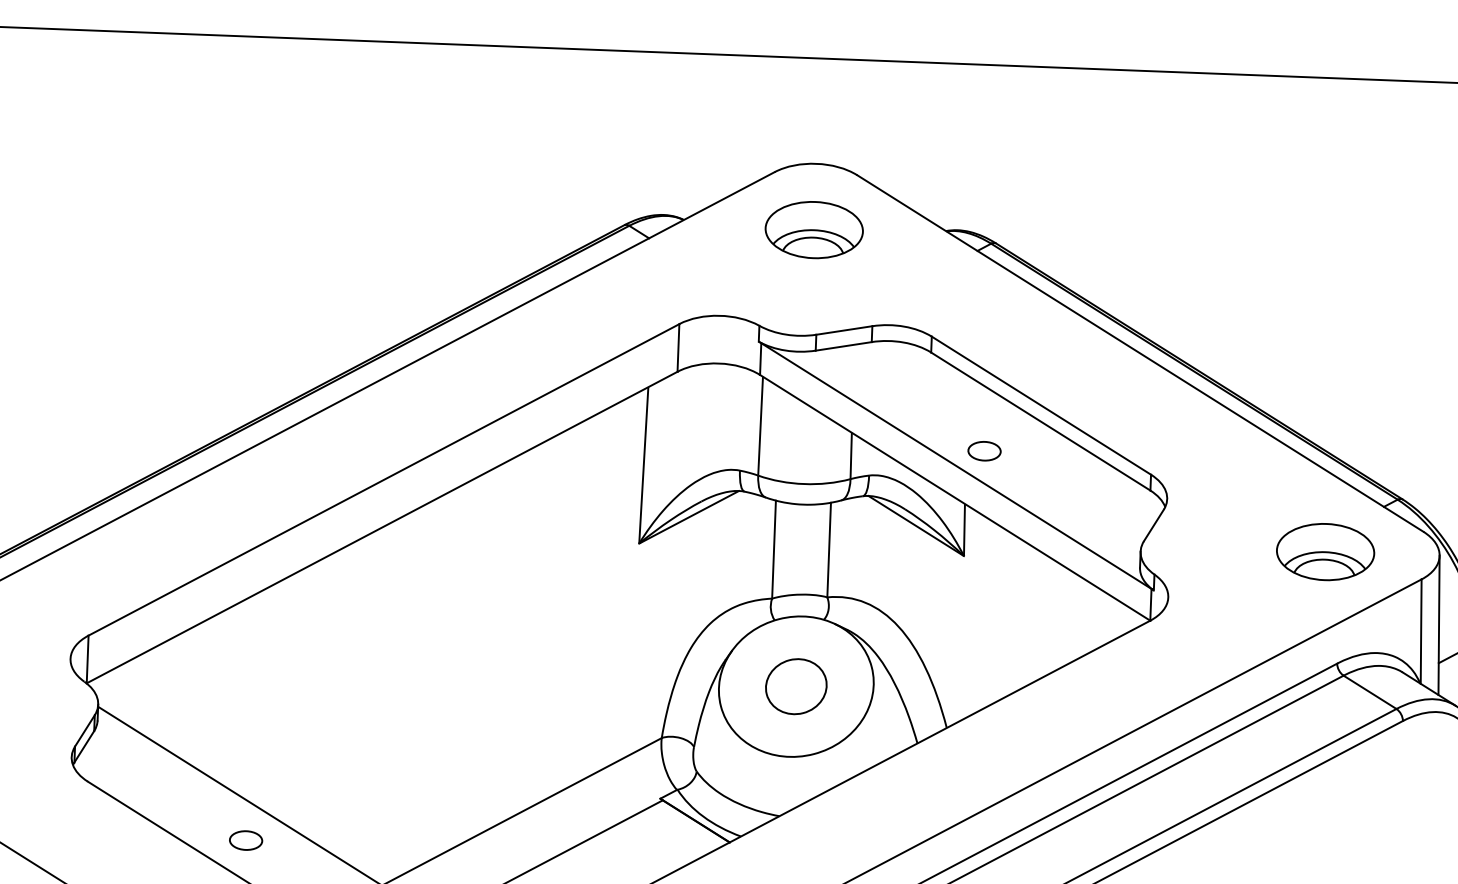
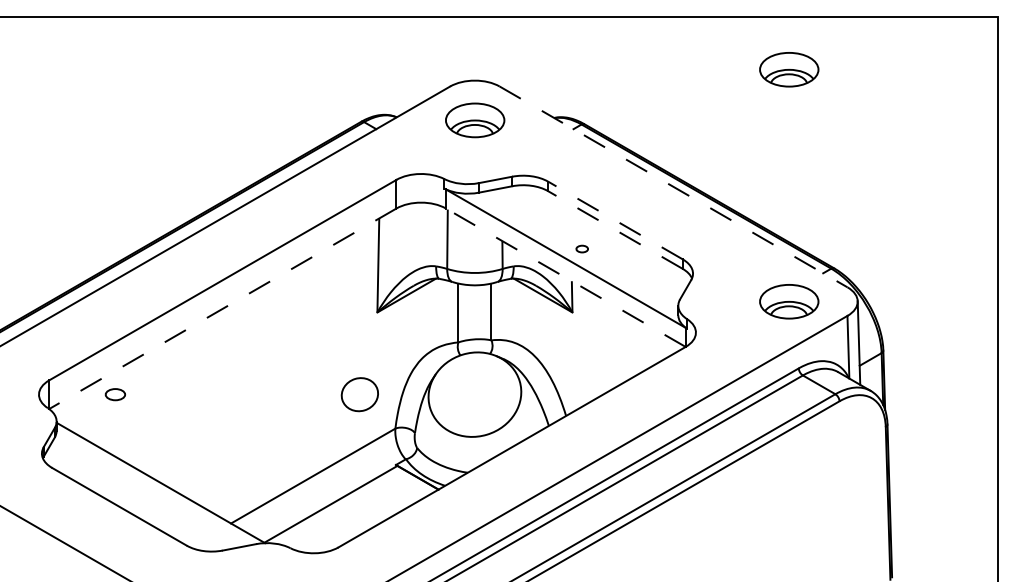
part: (1340, 165) -> (789, 69), added
line: (1140, 352) -> (673, 186), solid -> dashed
line: (1041, 405) -> (615, 220), solid -> dashed
line: (1040, 422) -> (615, 230), solid -> dashed
part: (983, 450) -> (581, 248), size x0.6
line: (954, 497) -> (565, 277), solid -> dashed
line: (381, 528) -> (222, 309), solid -> dashed
part: (795, 686) -> (359, 394), moved
part: (244, 840) -> (114, 394), moved

